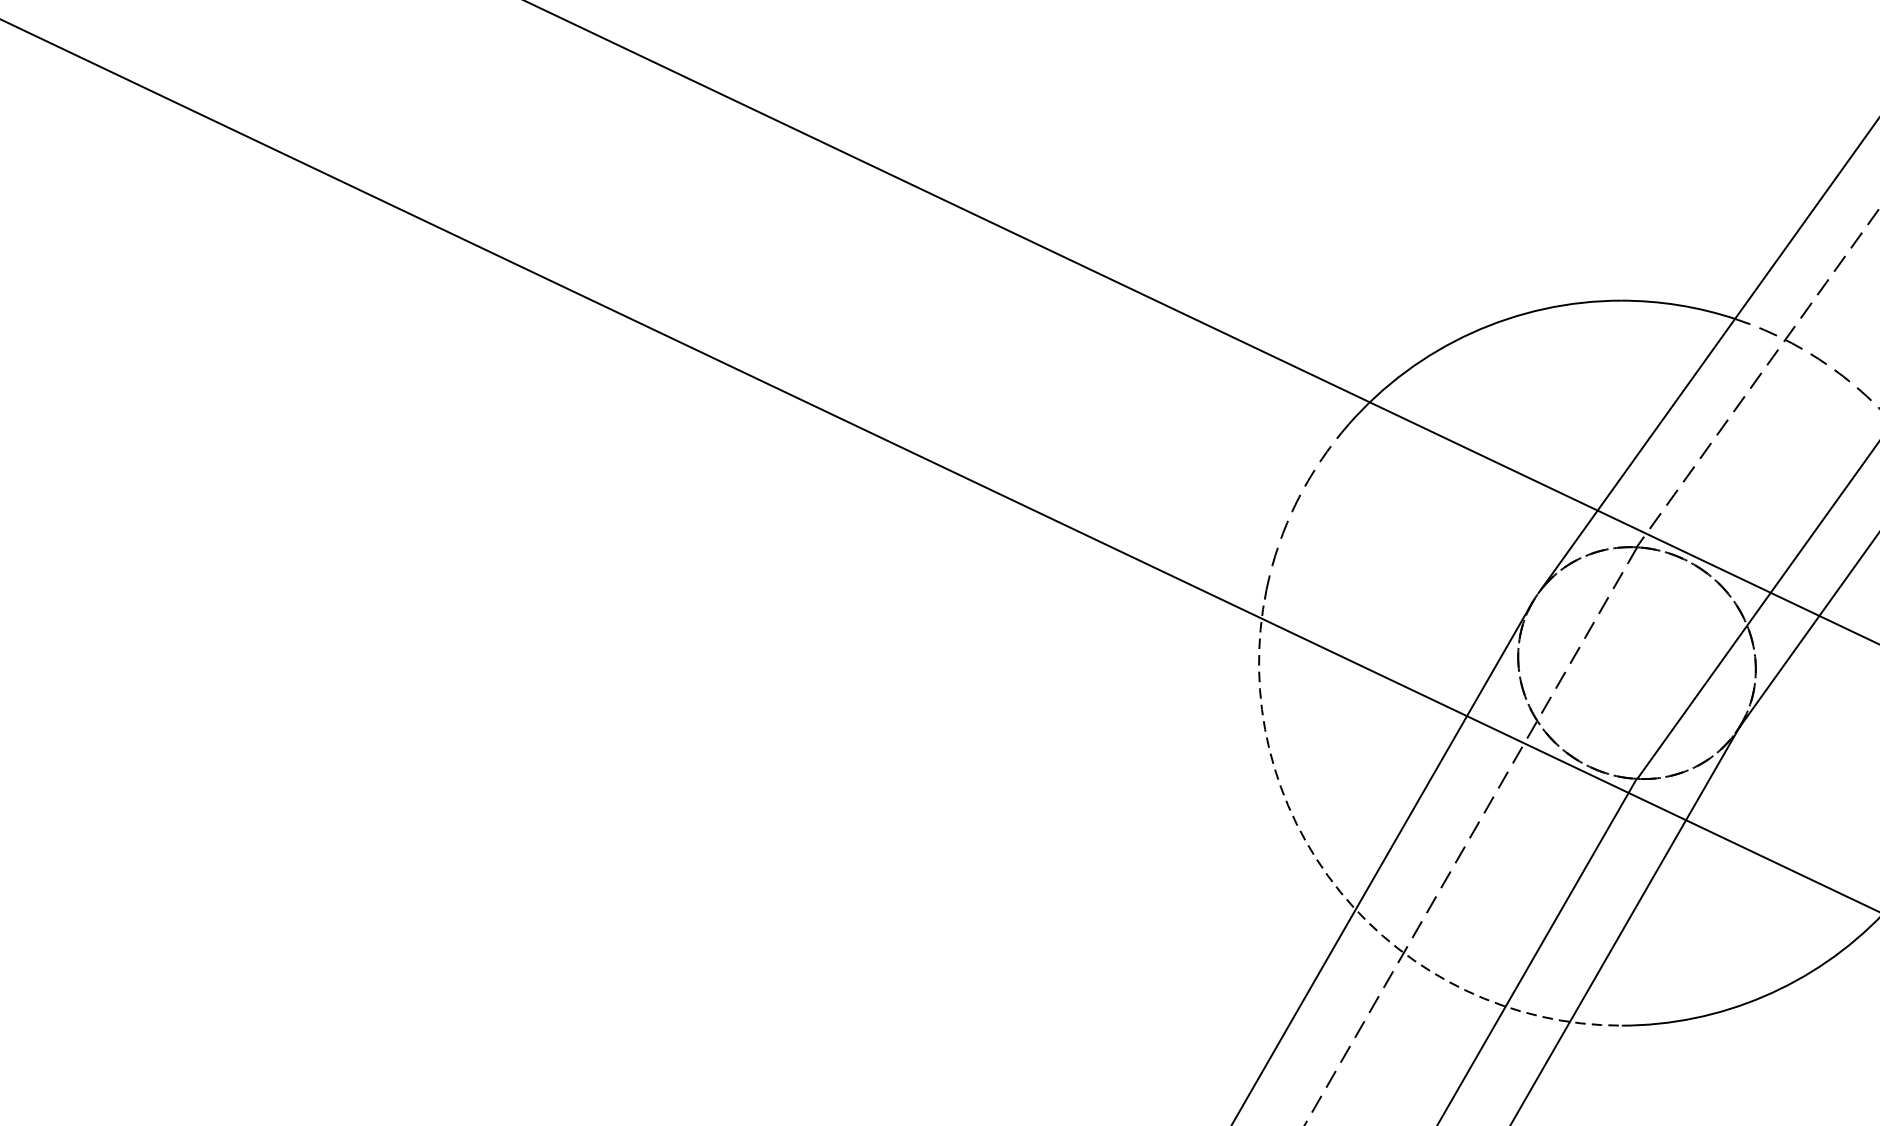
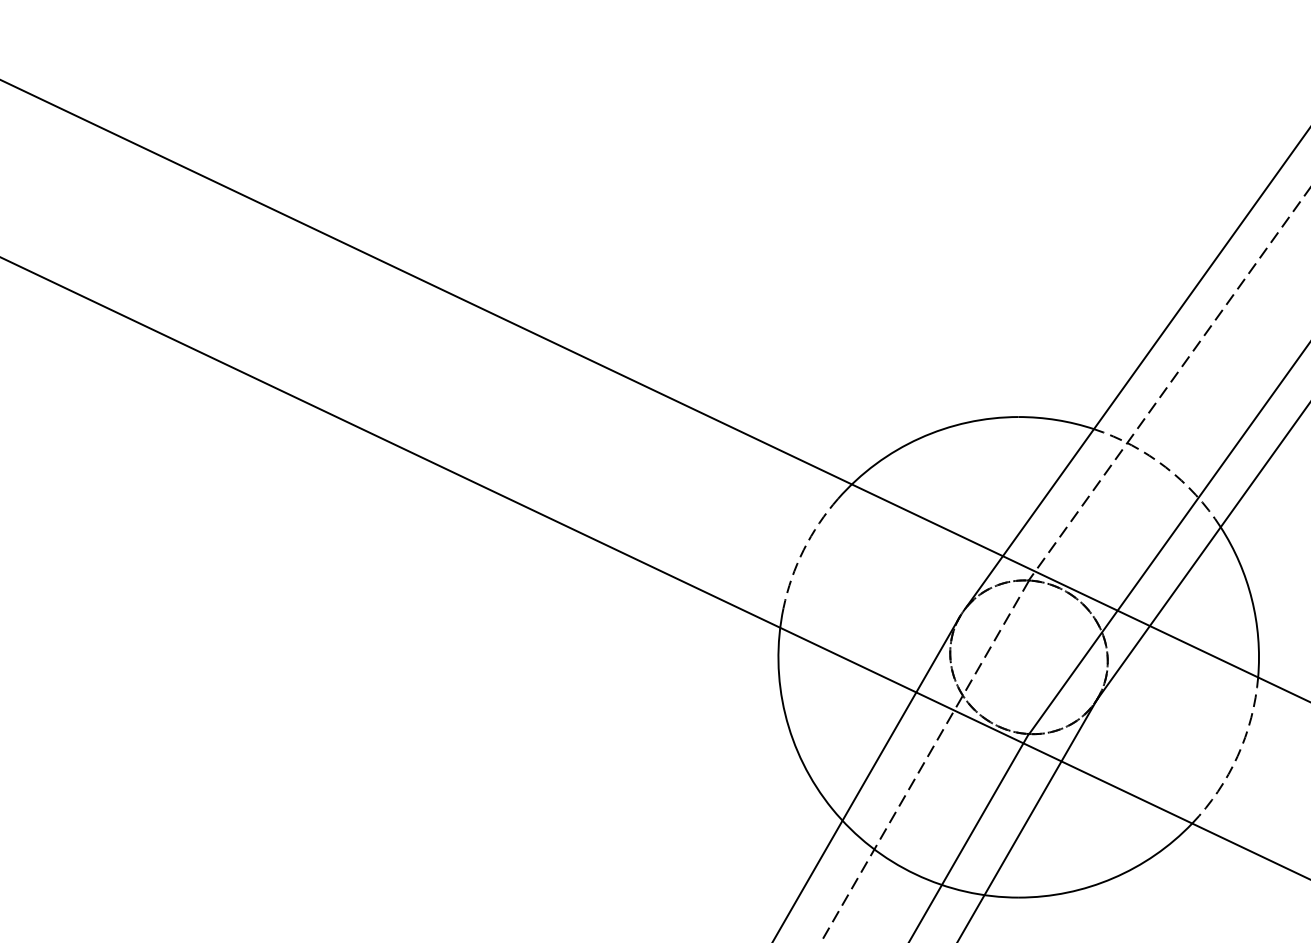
arc: (1340, 891) -> (832, 808), dashed -> solid

